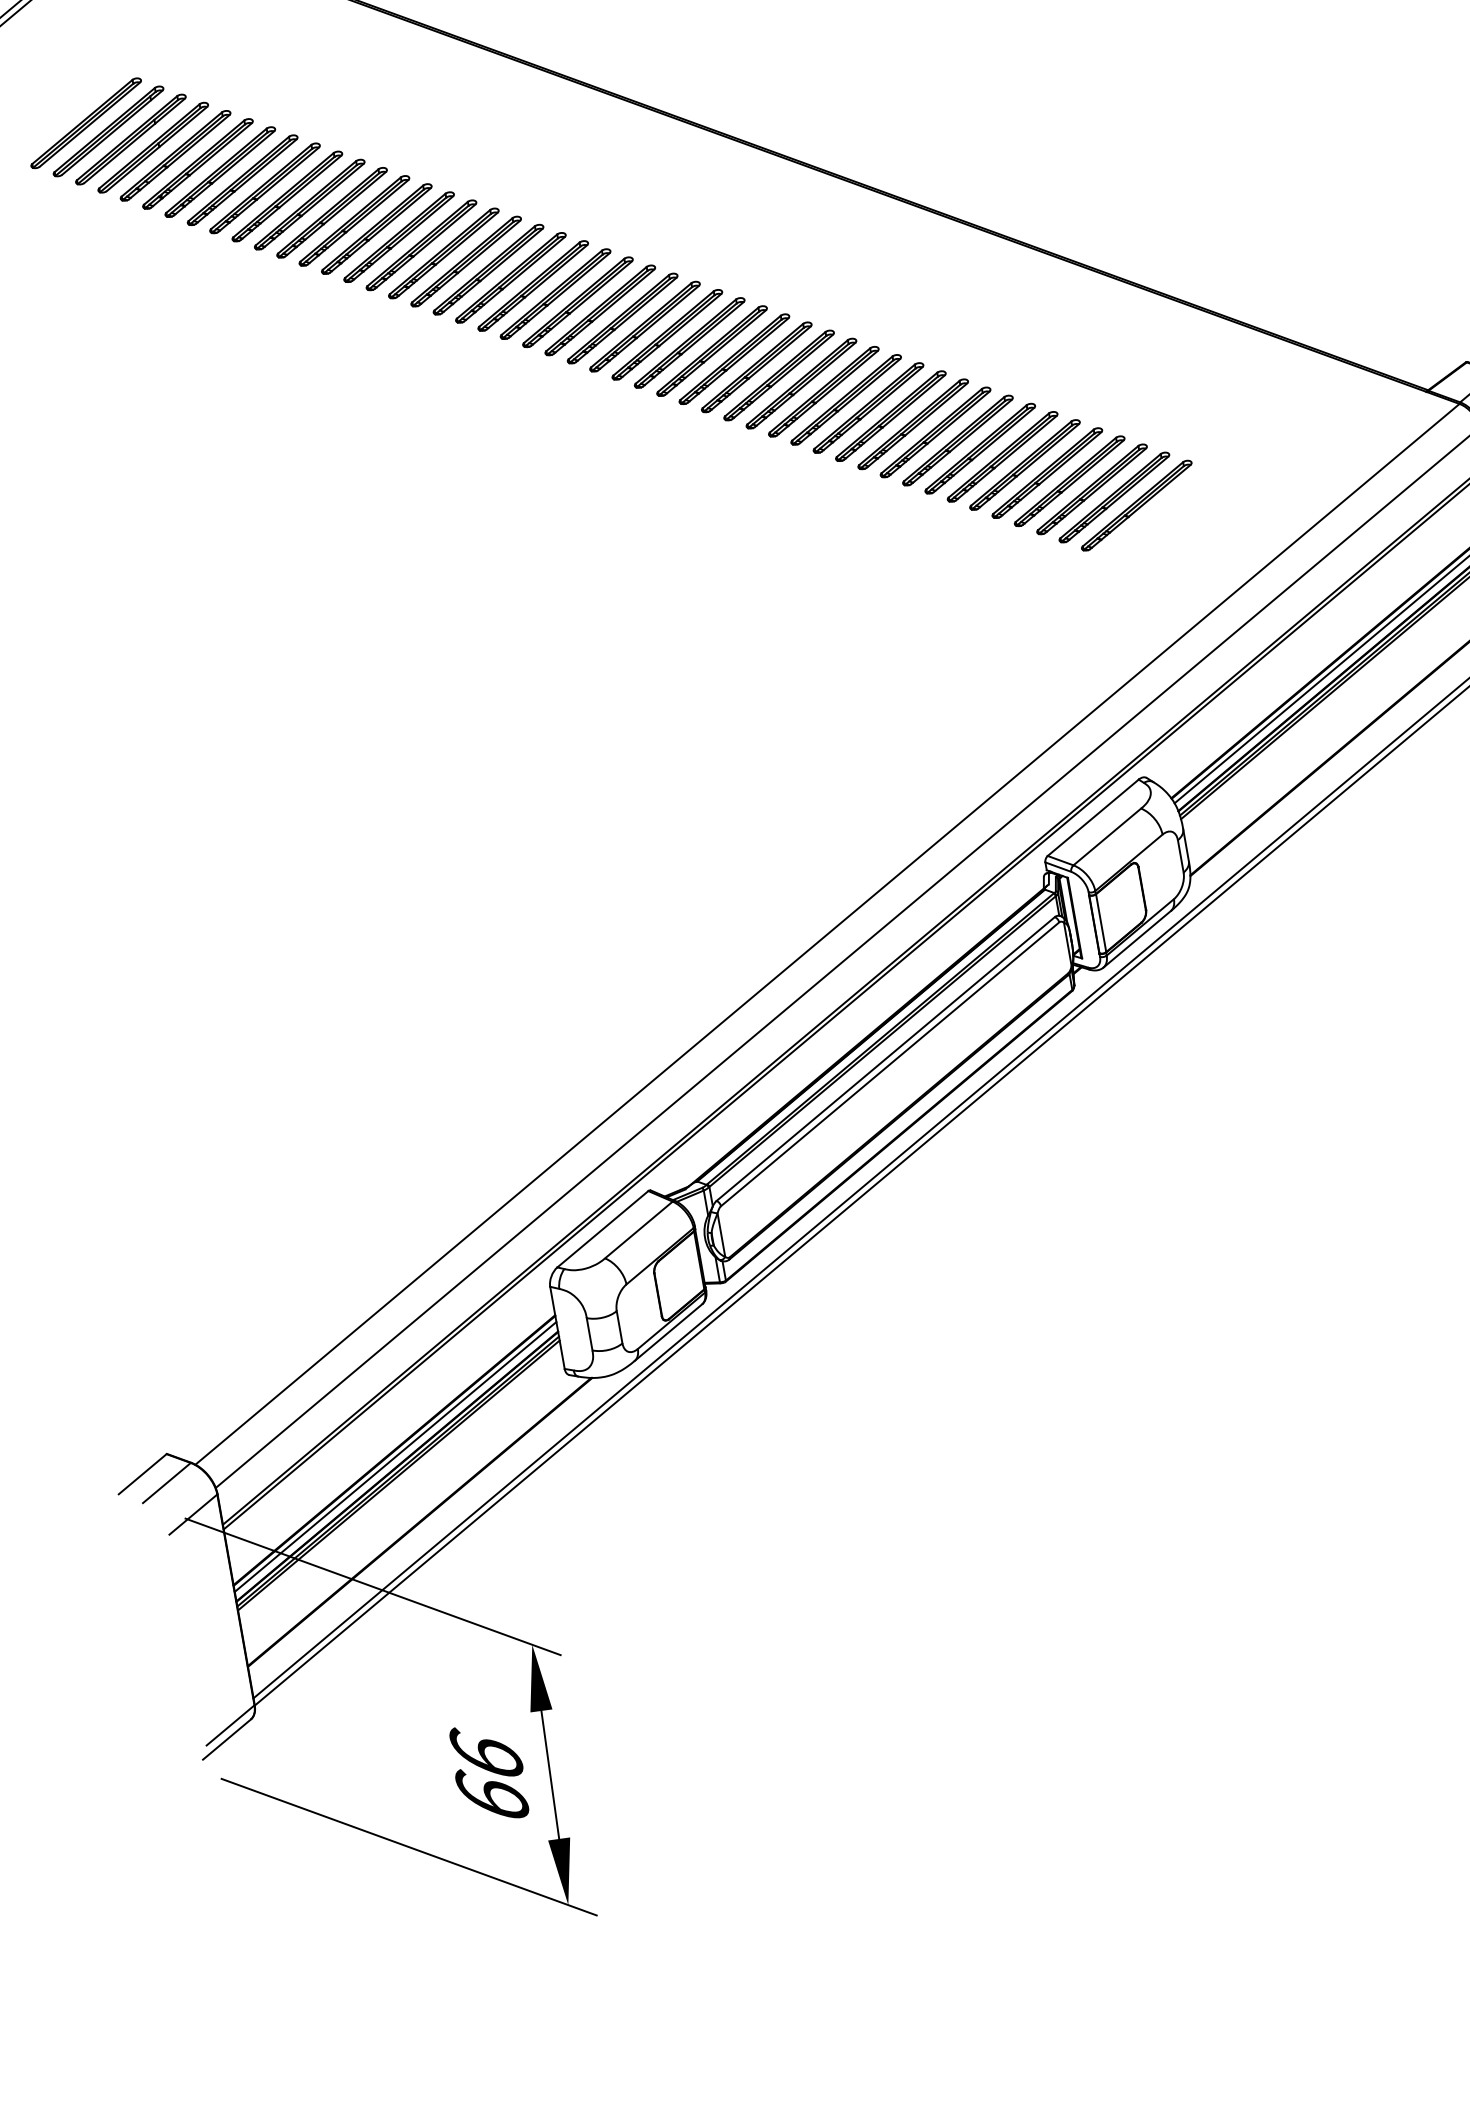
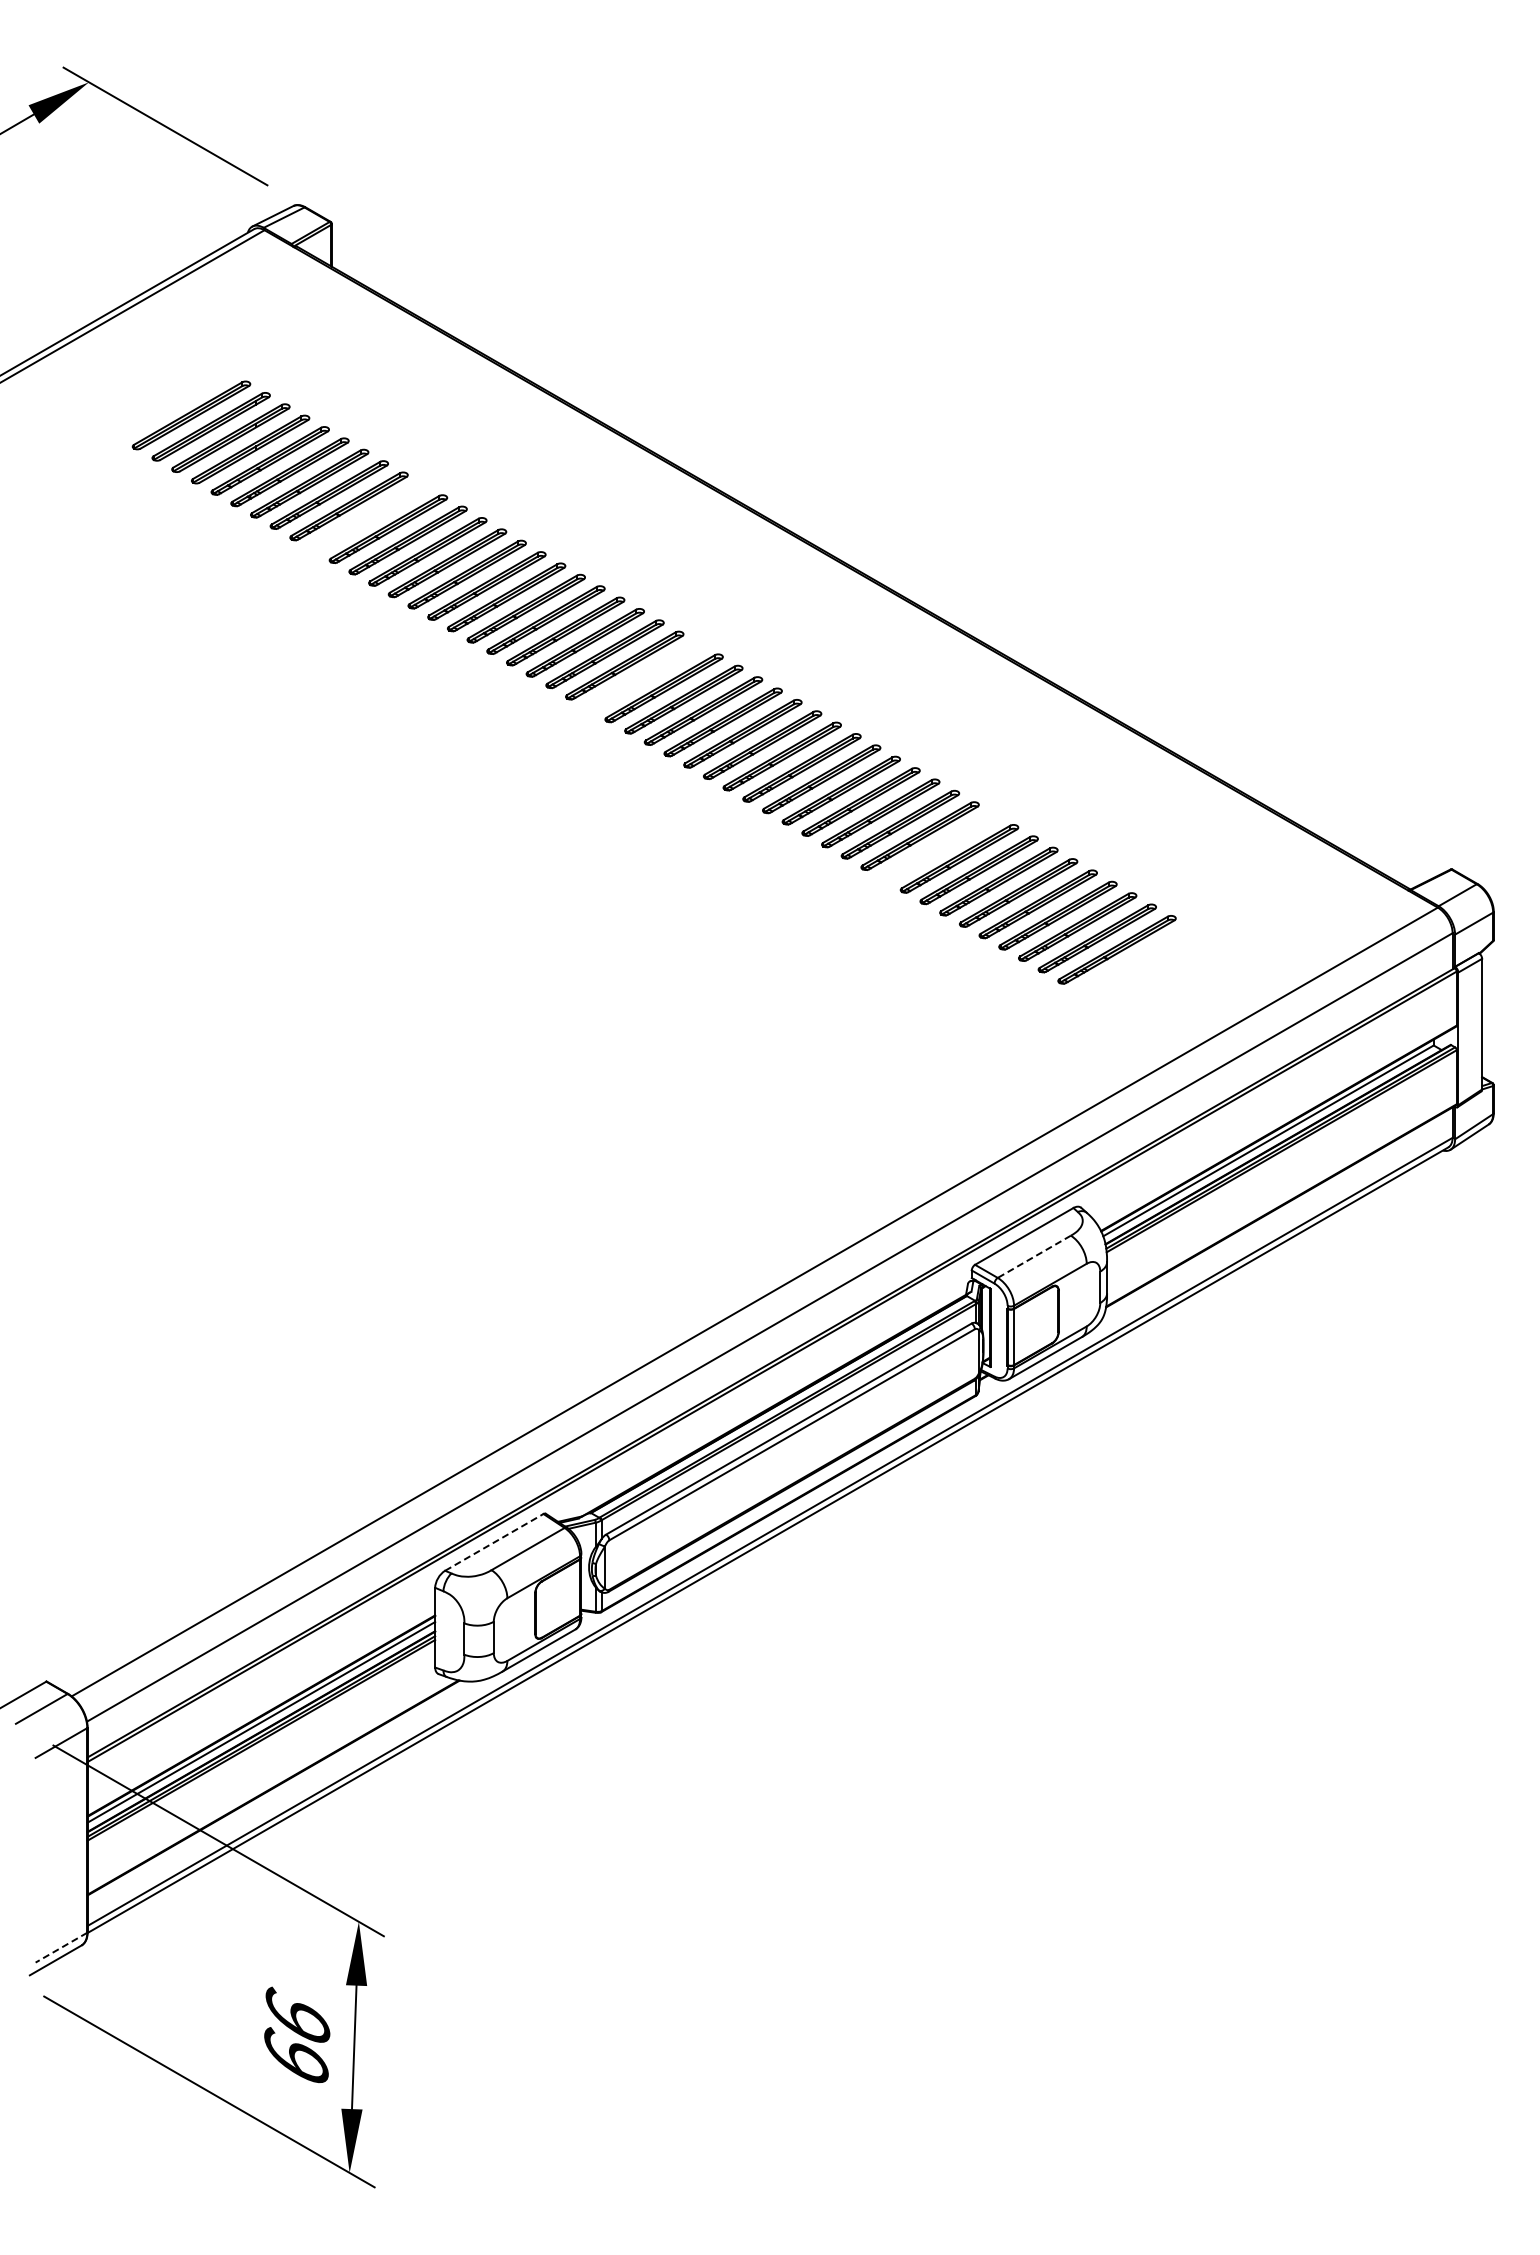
part: (287, 196) -> (368, 517), removed
part: (600, 309) -> (644, 676), removed
part: (935, 432) -> (939, 847), removed
line: (1106, 837) -> (1033, 1257), solid -> dashed
line: (603, 1229) -> (494, 1542), solid -> dashed
line: (230, 1725) -> (61, 1947), solid -> dashed

